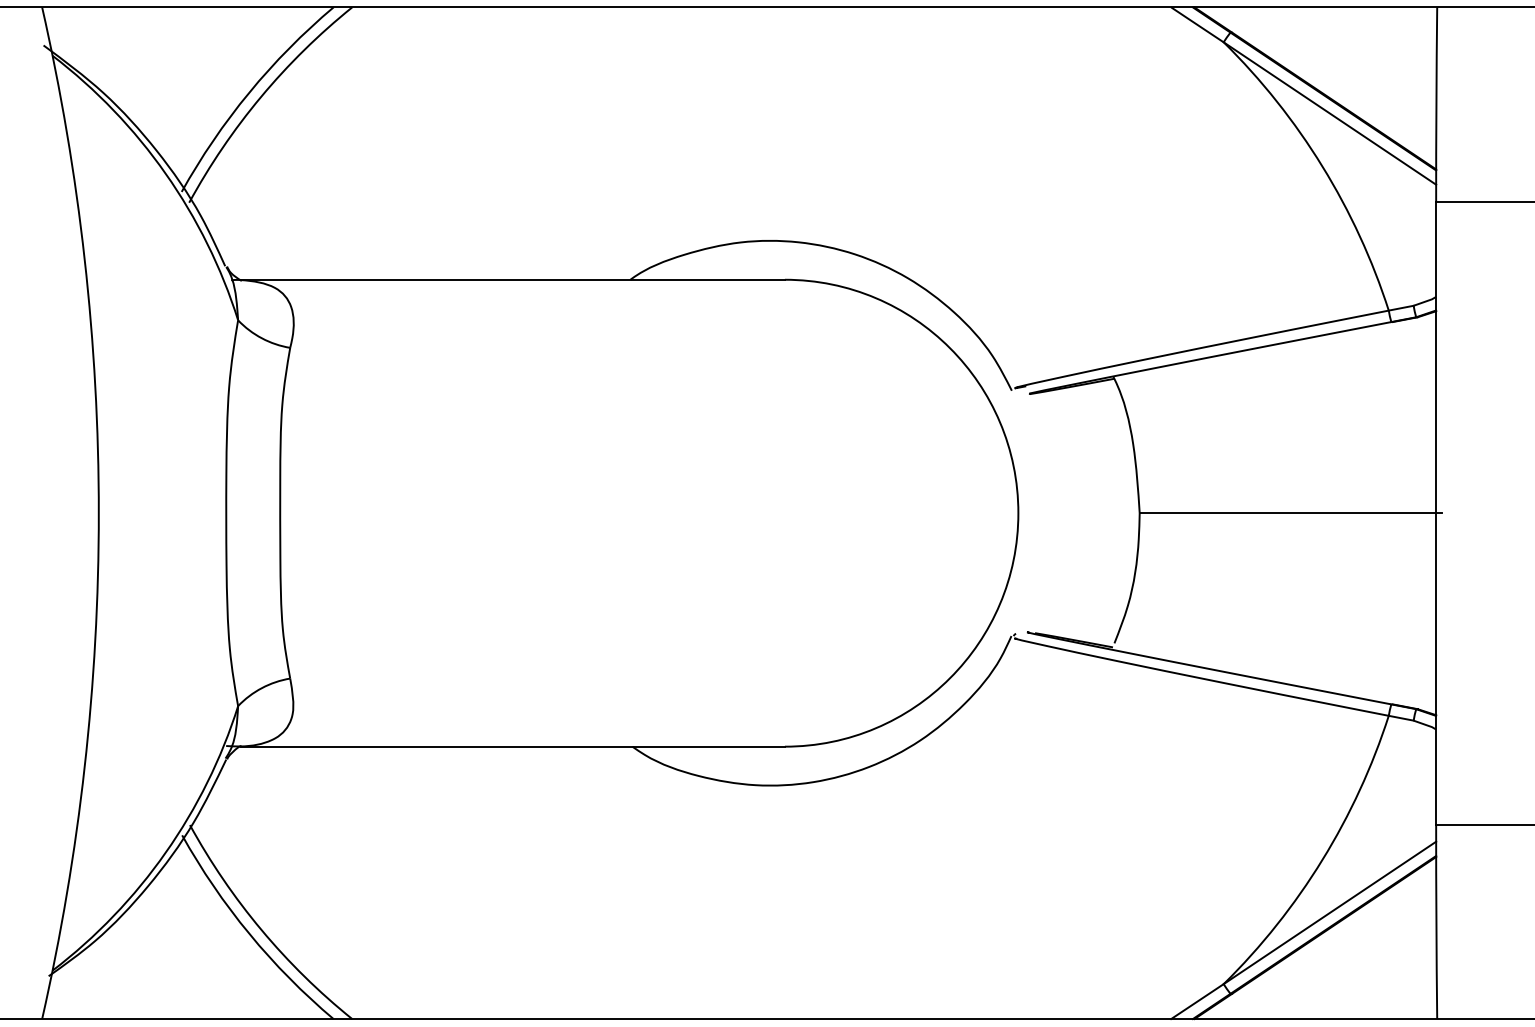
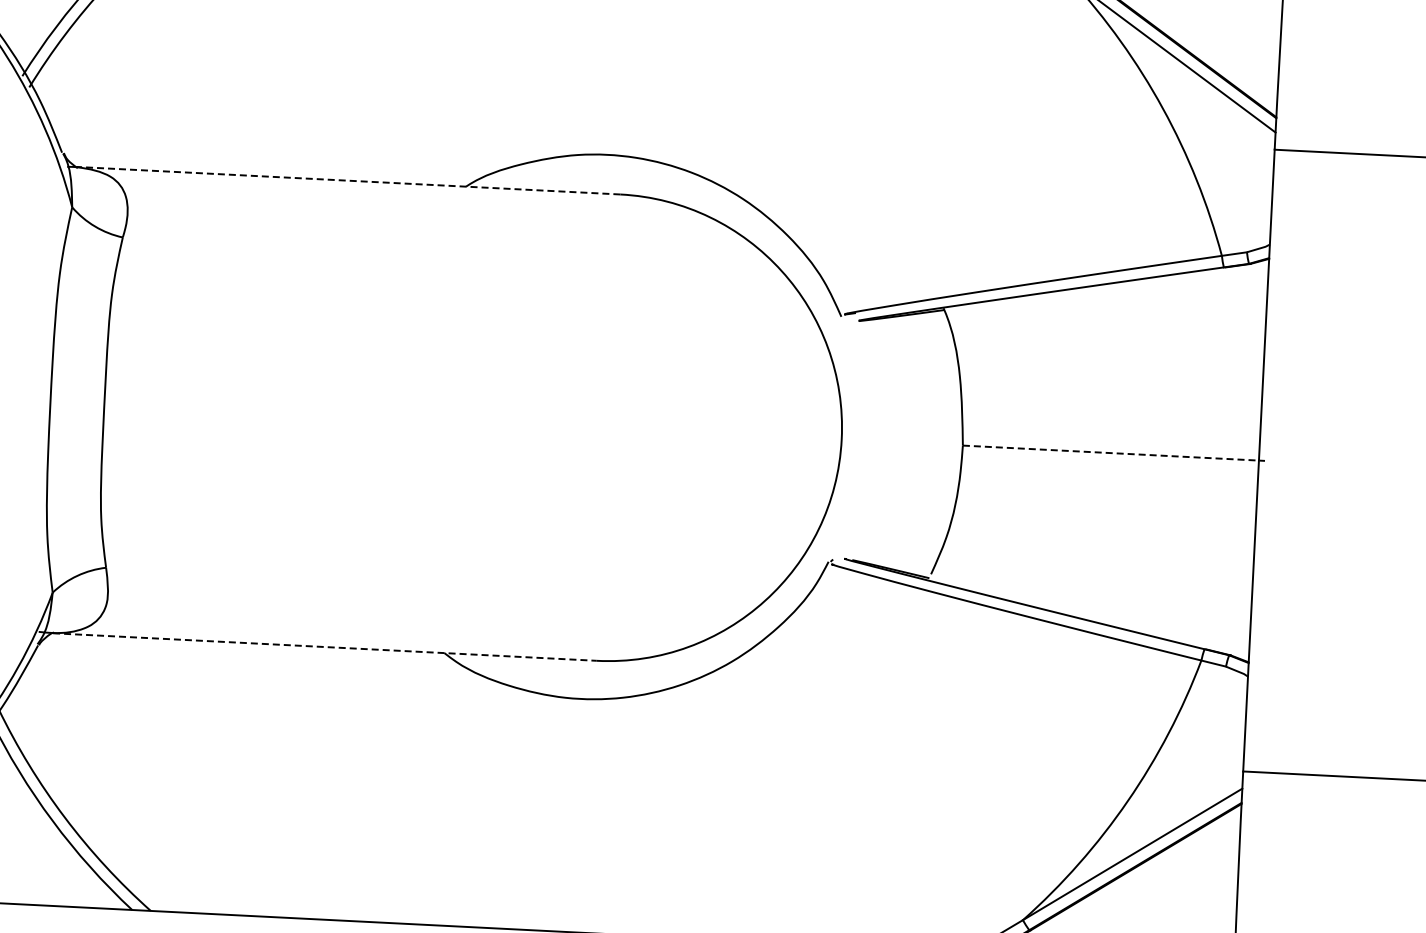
line: (512, 279) -> (348, 180), solid -> dashed
line: (1291, 513) -> (1114, 453), solid -> dashed
line: (513, 746) -> (325, 646), solid -> dashed

